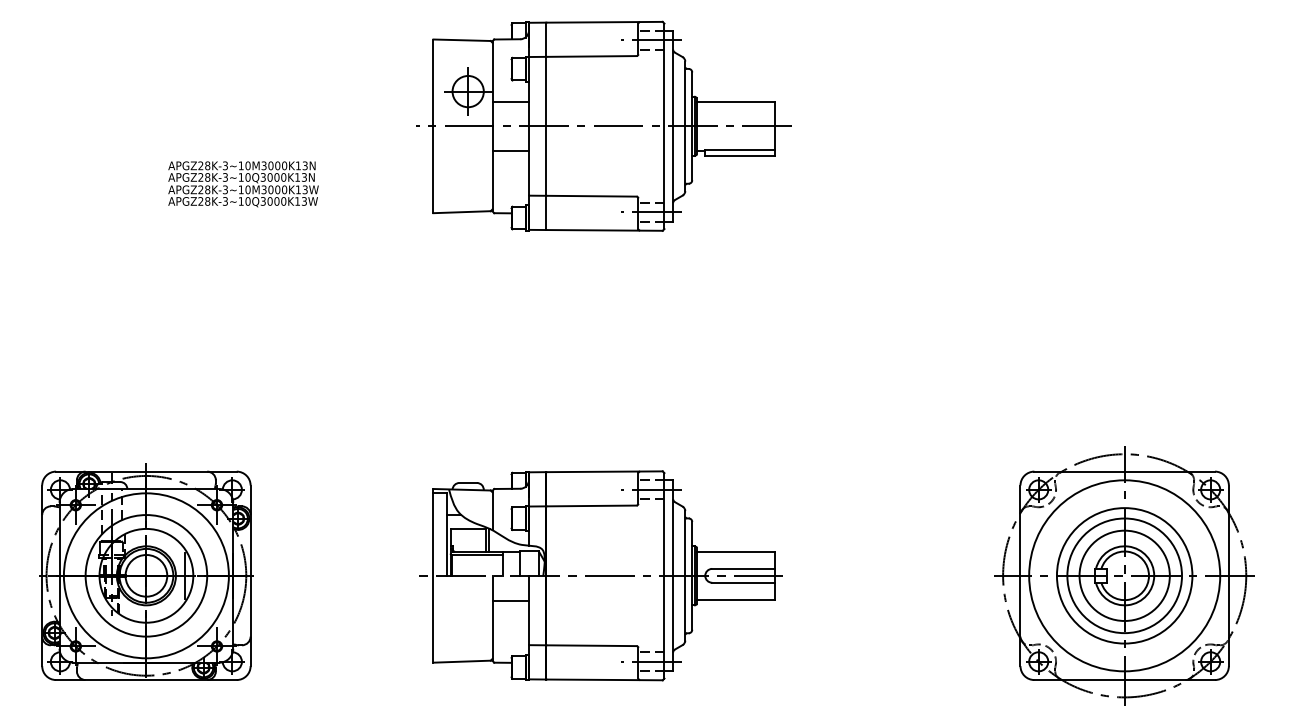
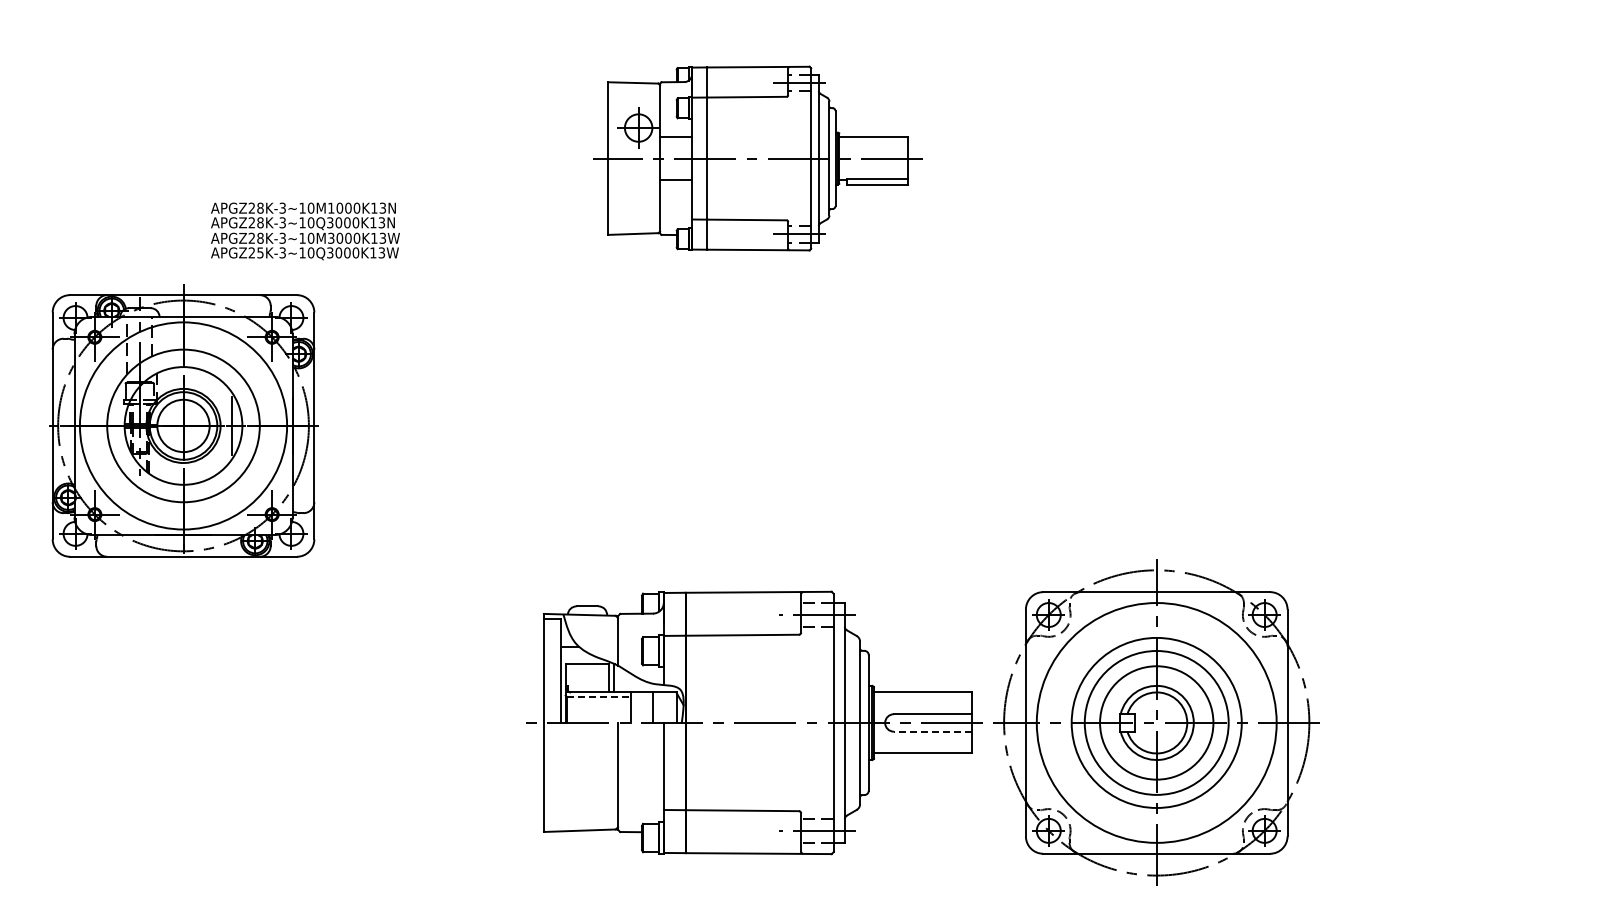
part: (603, 126) -> (757, 158), size x0.7
text: (264, 165) -> (331, 207), APGZ28K-3~10M3000K13N -> APGZ28K-3~10M1000K13N
text: (207, 201) -> (260, 252), APGZ28K-3~10Q3000K13W -> APGZ25K-3~10Q3000K13W
line: (477, 554) -> (599, 696), solid -> dashed
part: (146, 571) -> (183, 420), moved
part: (1124, 575) -> (1156, 722), moved
line: (742, 582) -> (932, 731), solid -> dashed
line: (510, 600) -> (640, 754), removed

